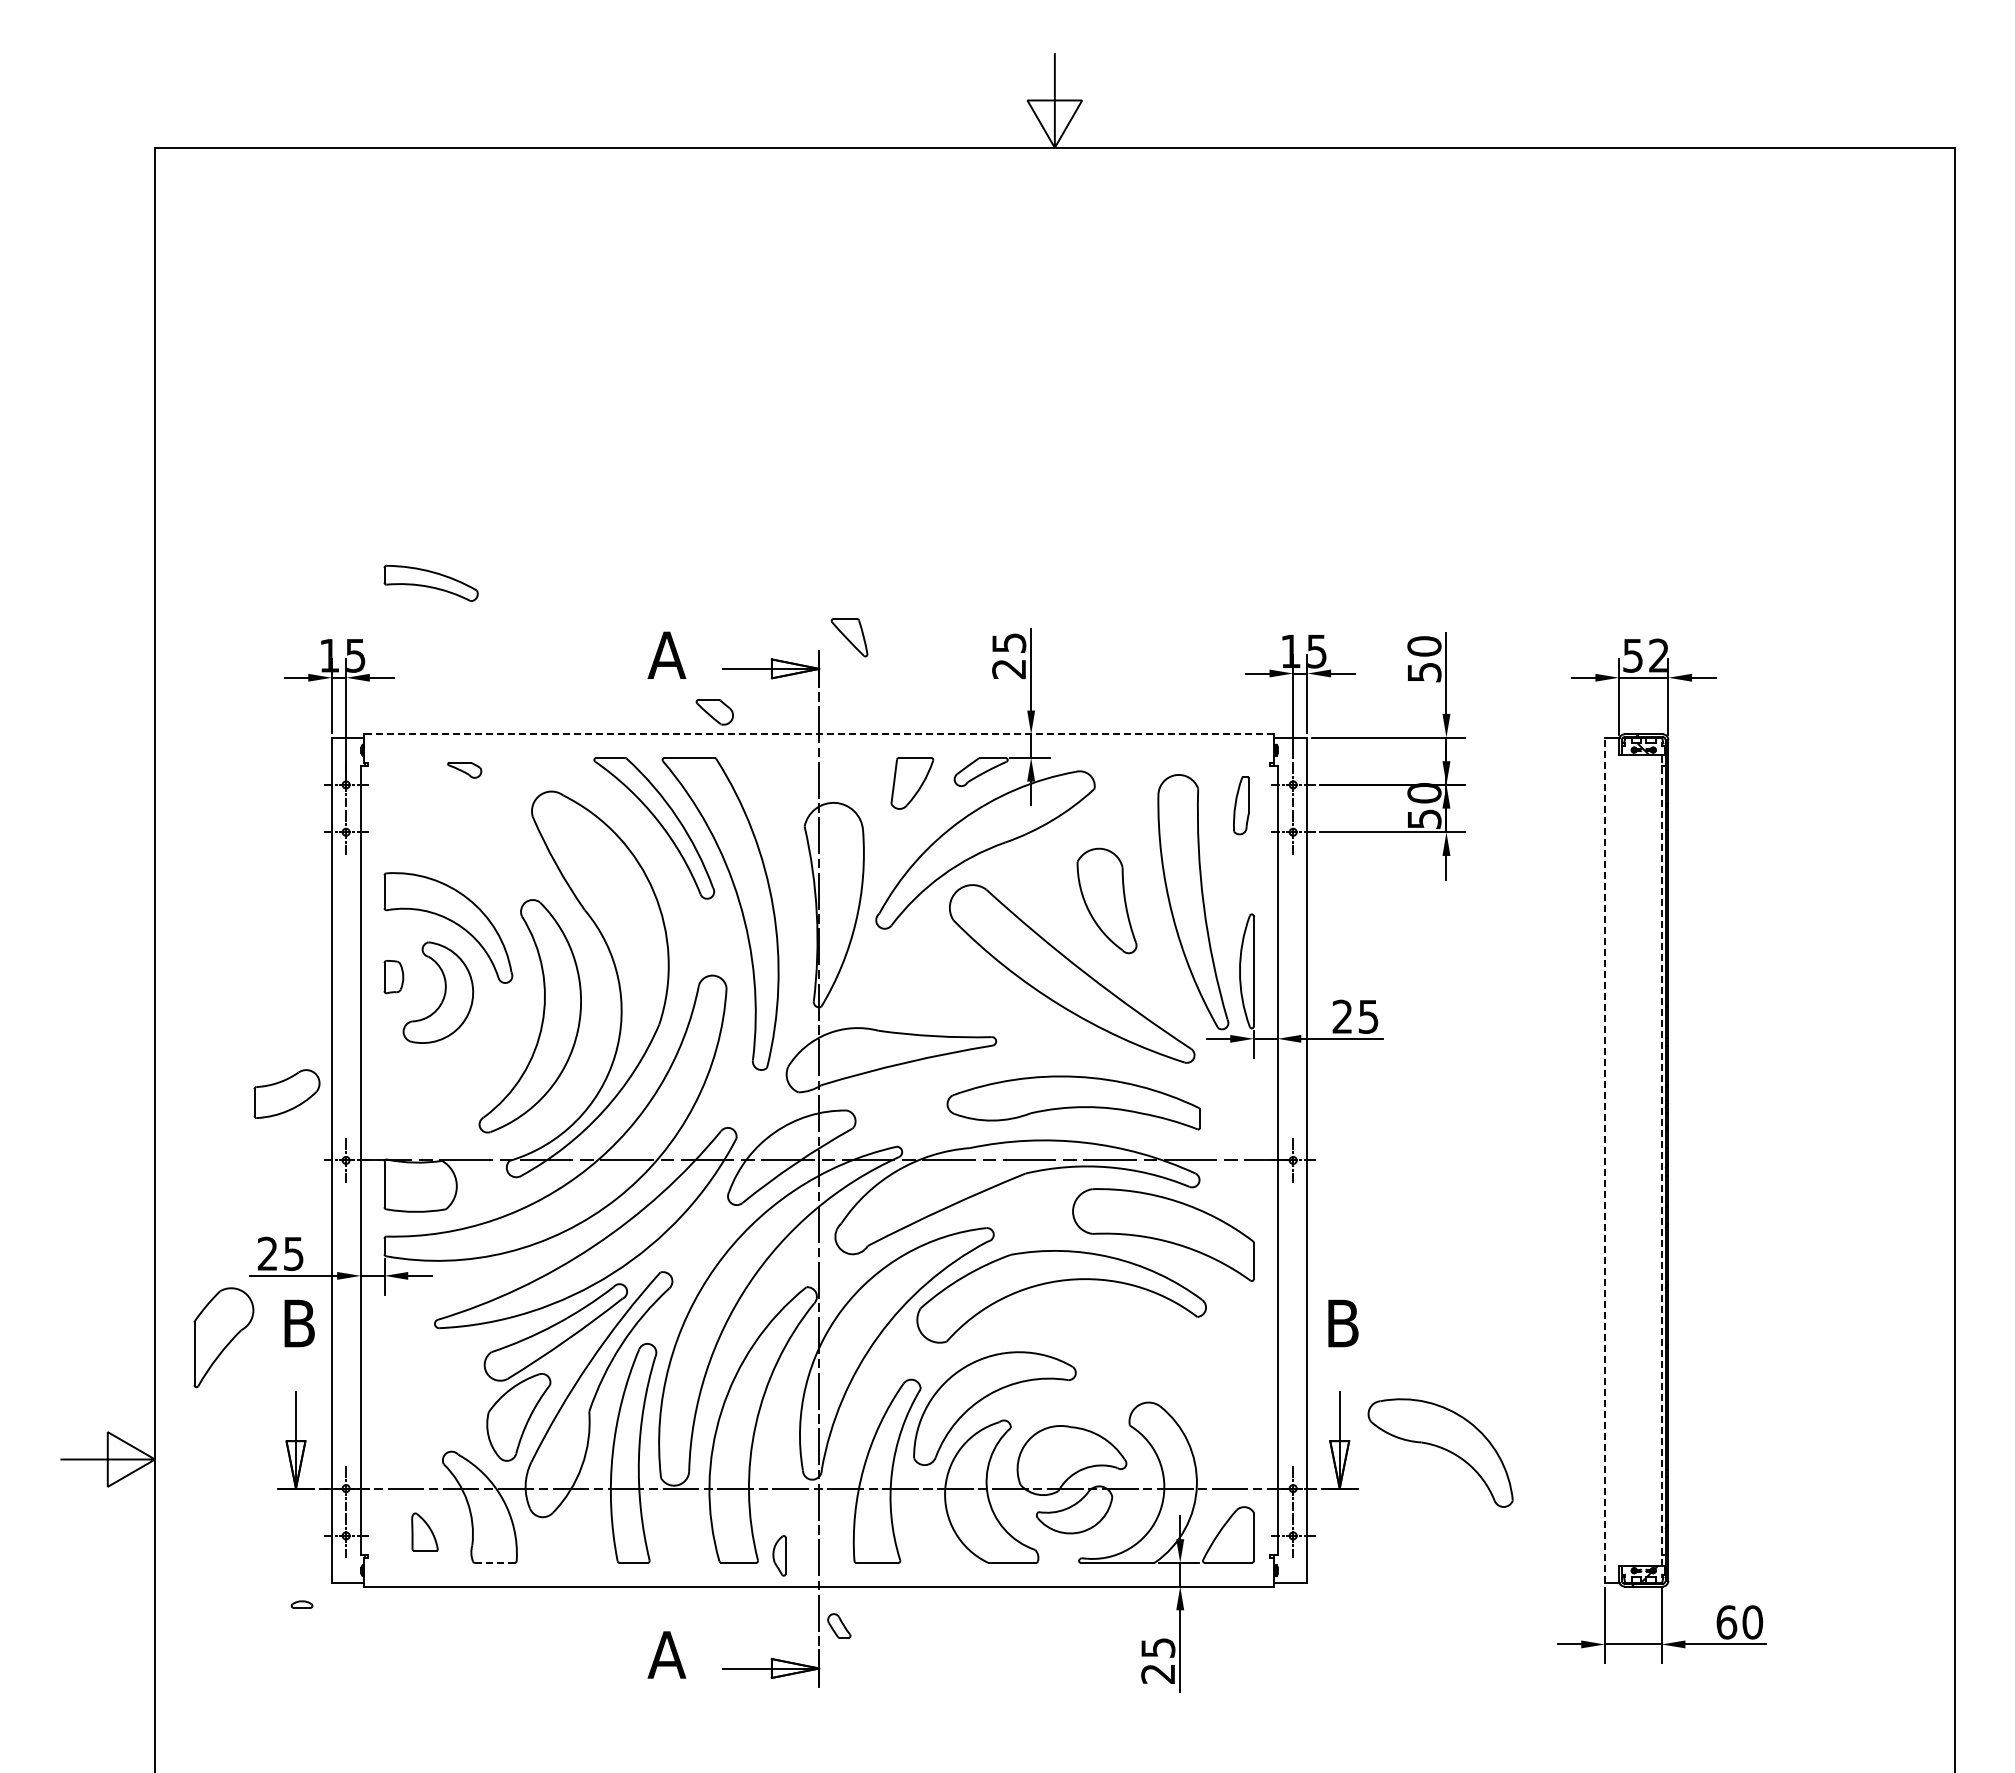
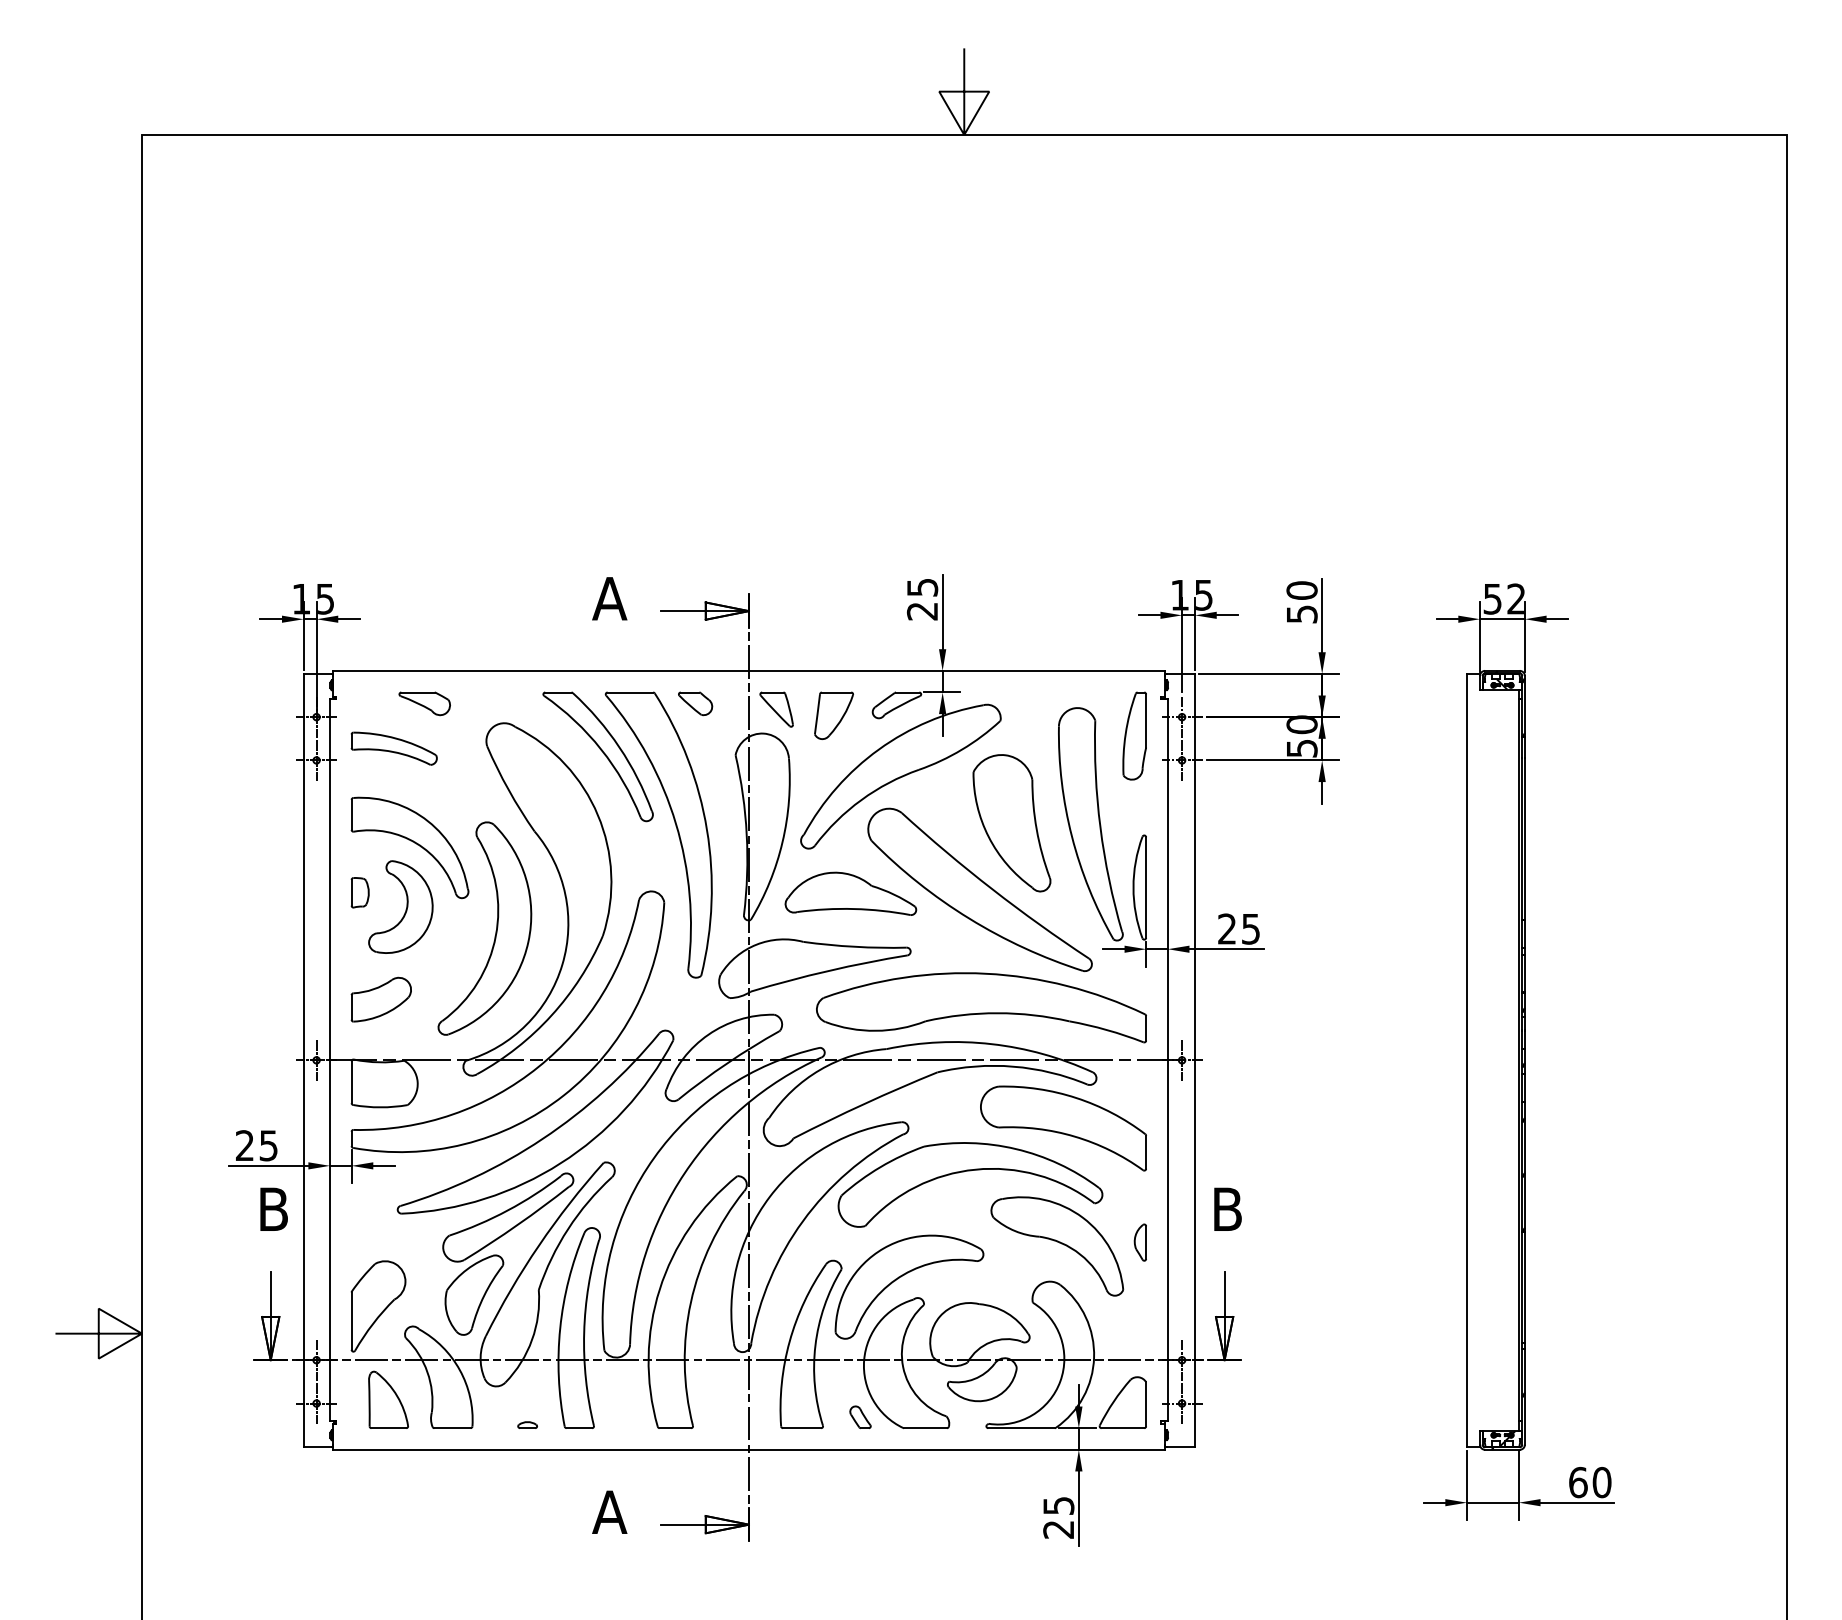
part: (430, 583) -> (393, 748), moved
part: (849, 637) -> (776, 709), moved
part: (714, 712) -> (695, 703), moved
line: (818, 734) -> (748, 671), dashed -> solid
part: (464, 770) -> (424, 703), size x1.67
part: (1241, 805) -> (1134, 735), size x1.67
part: (1106, 900) -> (1011, 822), size x1.43
part: (930, 978) -> (850, 894), added
part: (286, 1093) -> (380, 999), moved
part: (1073, 1102) -> (981, 1007), size x1.43
line: (1604, 1160) -> (1466, 1060), dashed -> solid
line: (1661, 1160) -> (1518, 1060), dashed -> solid
part: (223, 1337) -> (378, 1306), moved
part: (1440, 1452) -> (1057, 1245), moved
part: (424, 1531) -> (388, 1399), size x1.67
part: (779, 1555) -> (1140, 1242), moved
line: (494, 1562) -> (452, 1427), dashed -> solid
part: (301, 1604) -> (527, 1425), moved
part: (839, 1625) -> (860, 1416), moved

